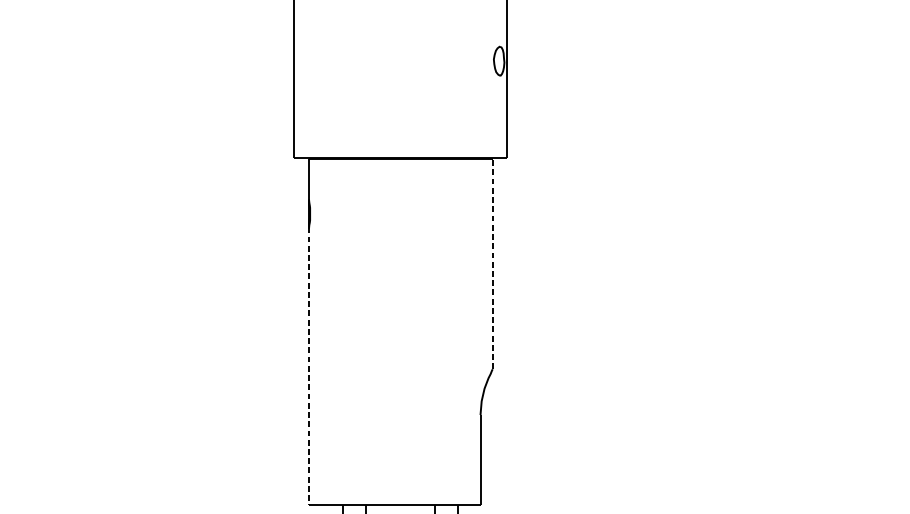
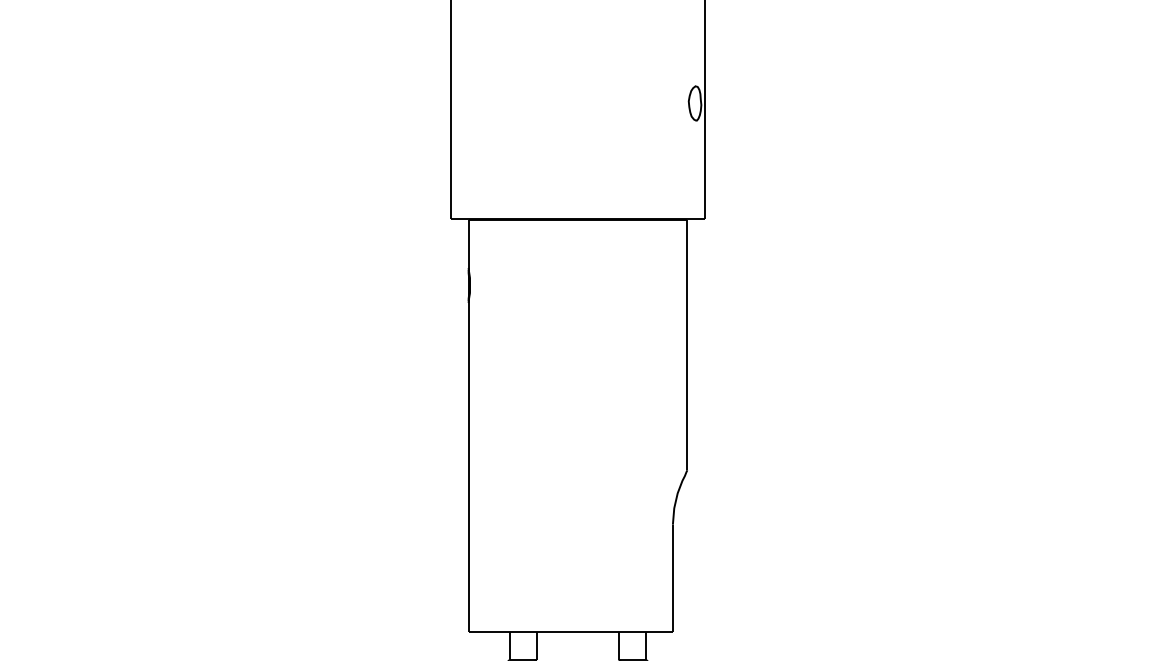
line: (492, 263) -> (687, 344), dashed -> solid
line: (308, 366) -> (468, 467), dashed -> solid

